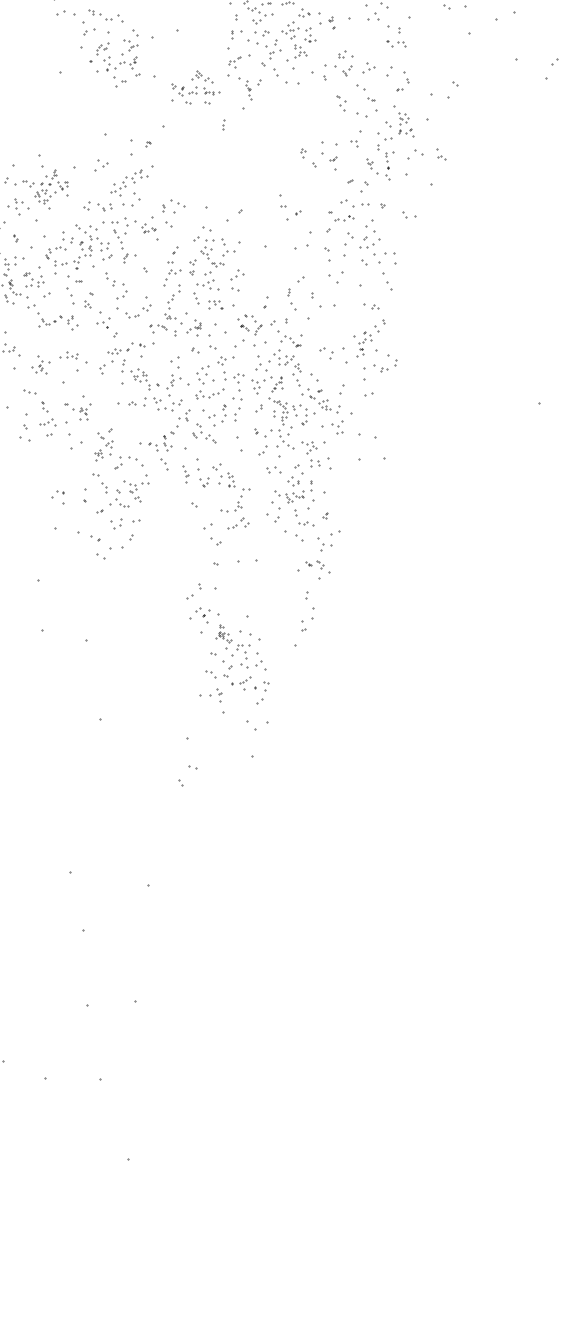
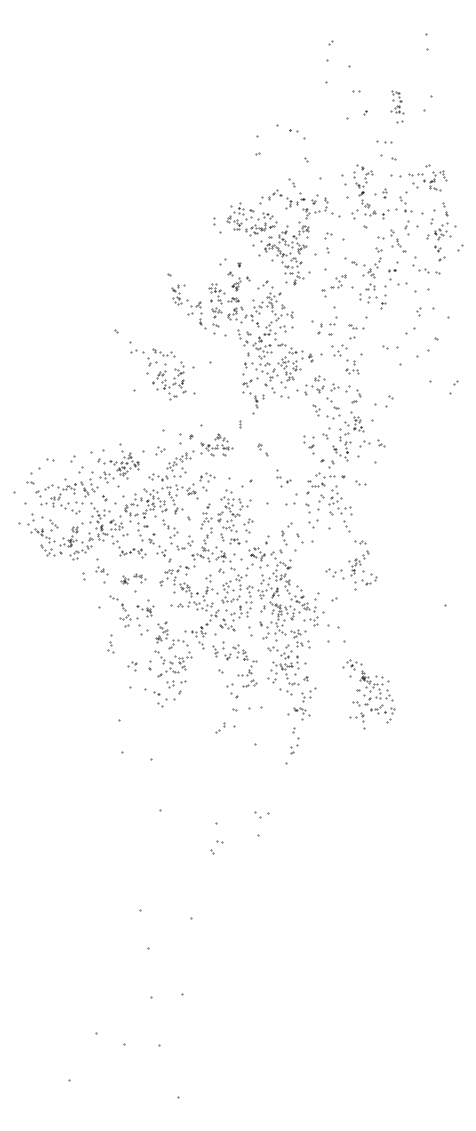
part: (195, 87) -> (216, 444), moved
part: (307, 157) -> (262, 449), moved
part: (358, 342) -> (351, 565), moved
part: (58, 362) -> (132, 578), size x0.7
part: (24, 426) -> (110, 643), moved
part: (229, 660) -> (368, 694), moved

